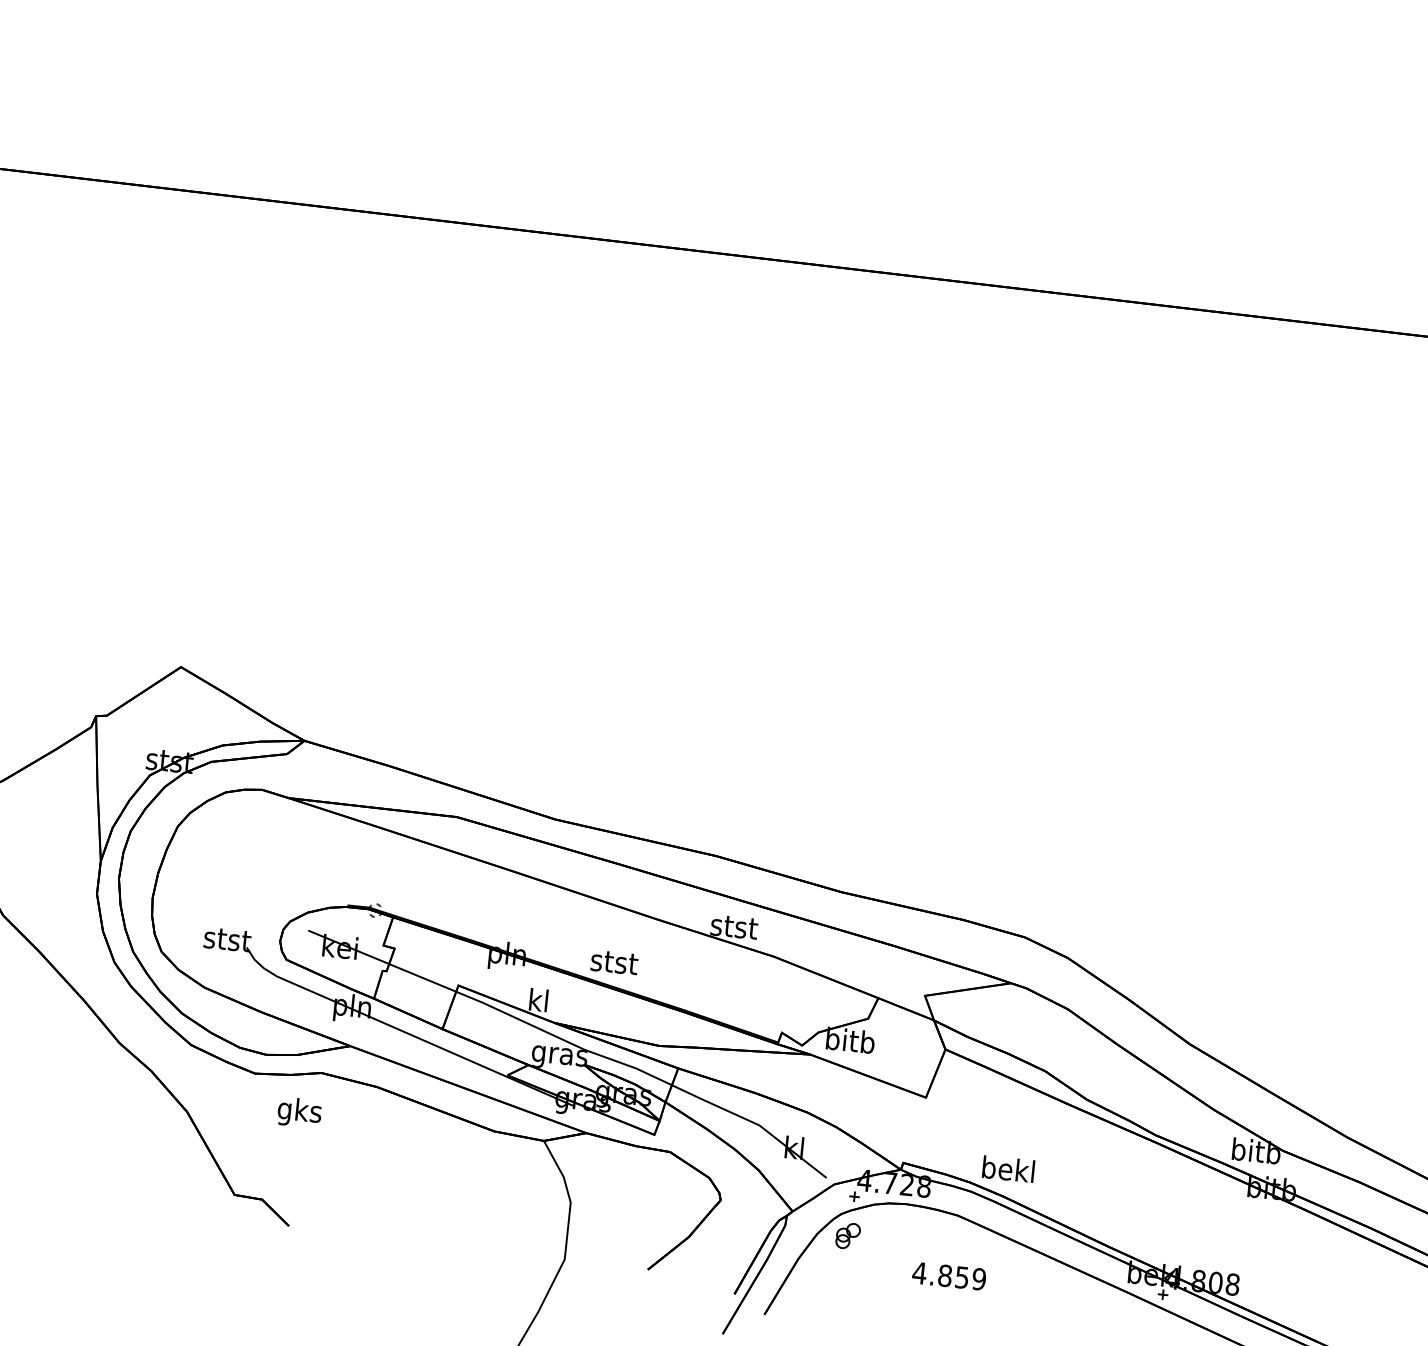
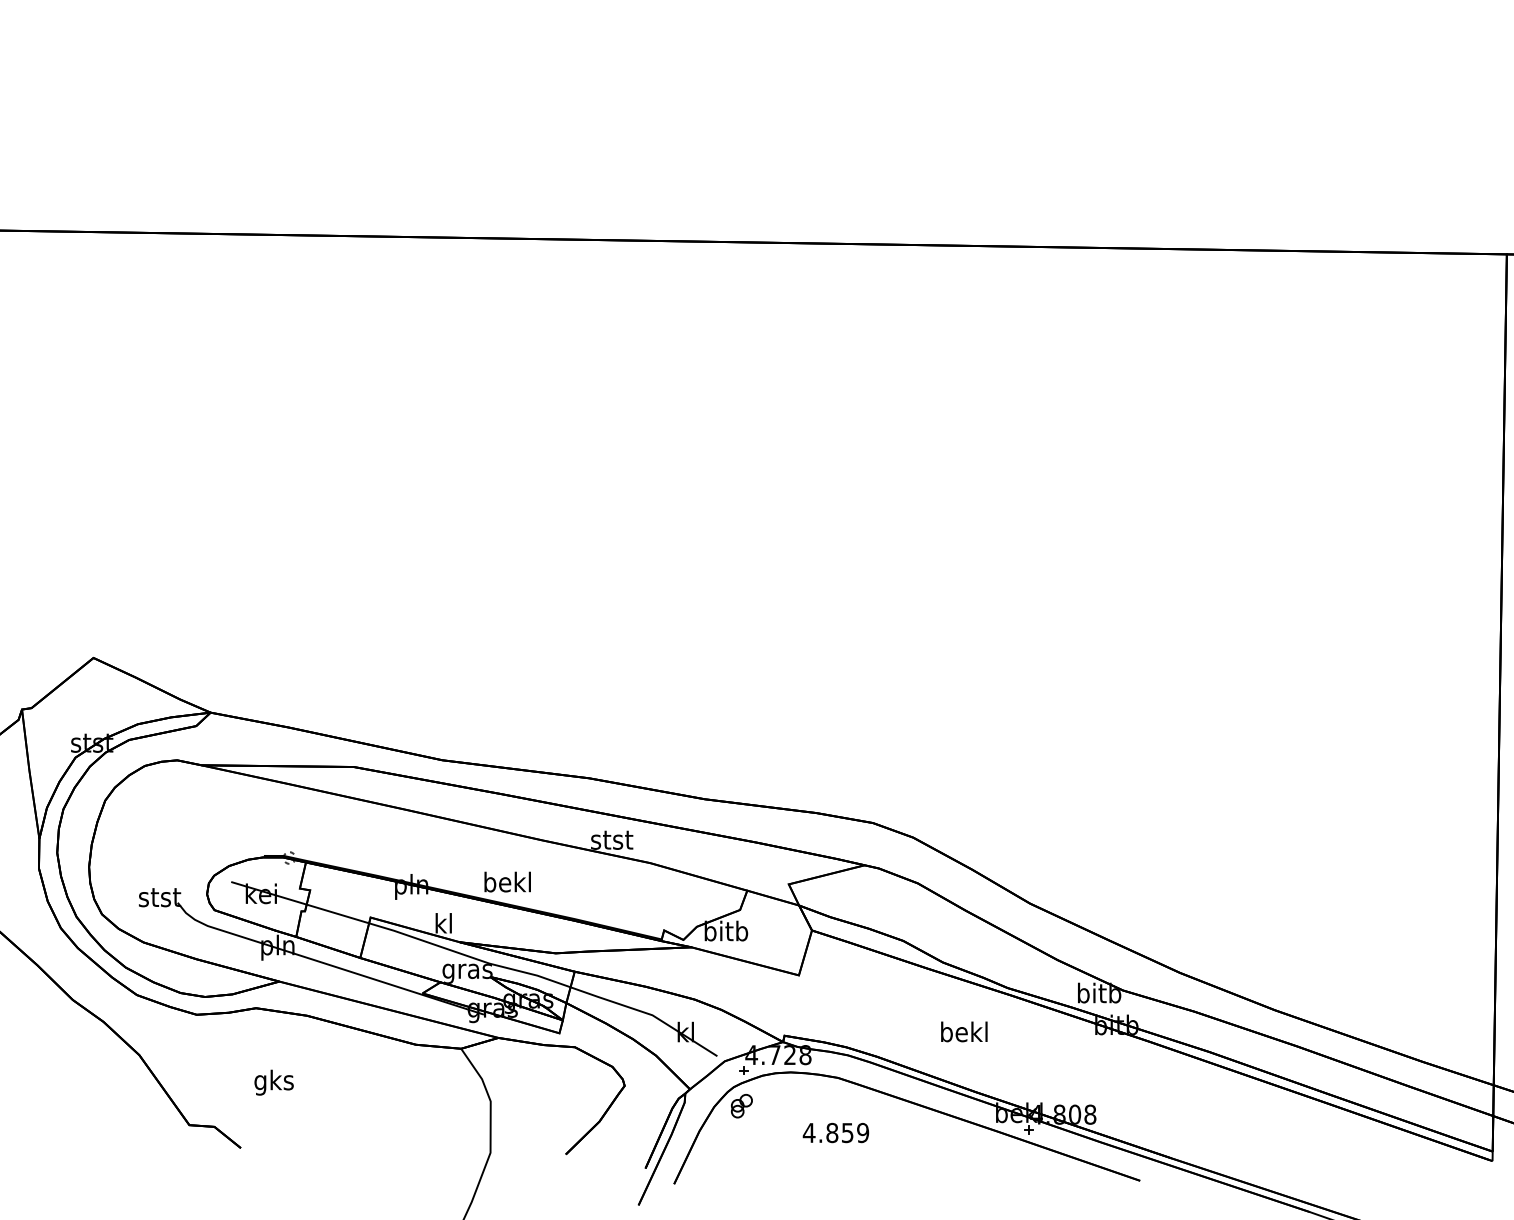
text: (614, 961) -> (507, 881), stst -> bekl
text: (299, 1112) -> (273, 1082), moved
text: (1008, 1168) -> (964, 1031), moved

